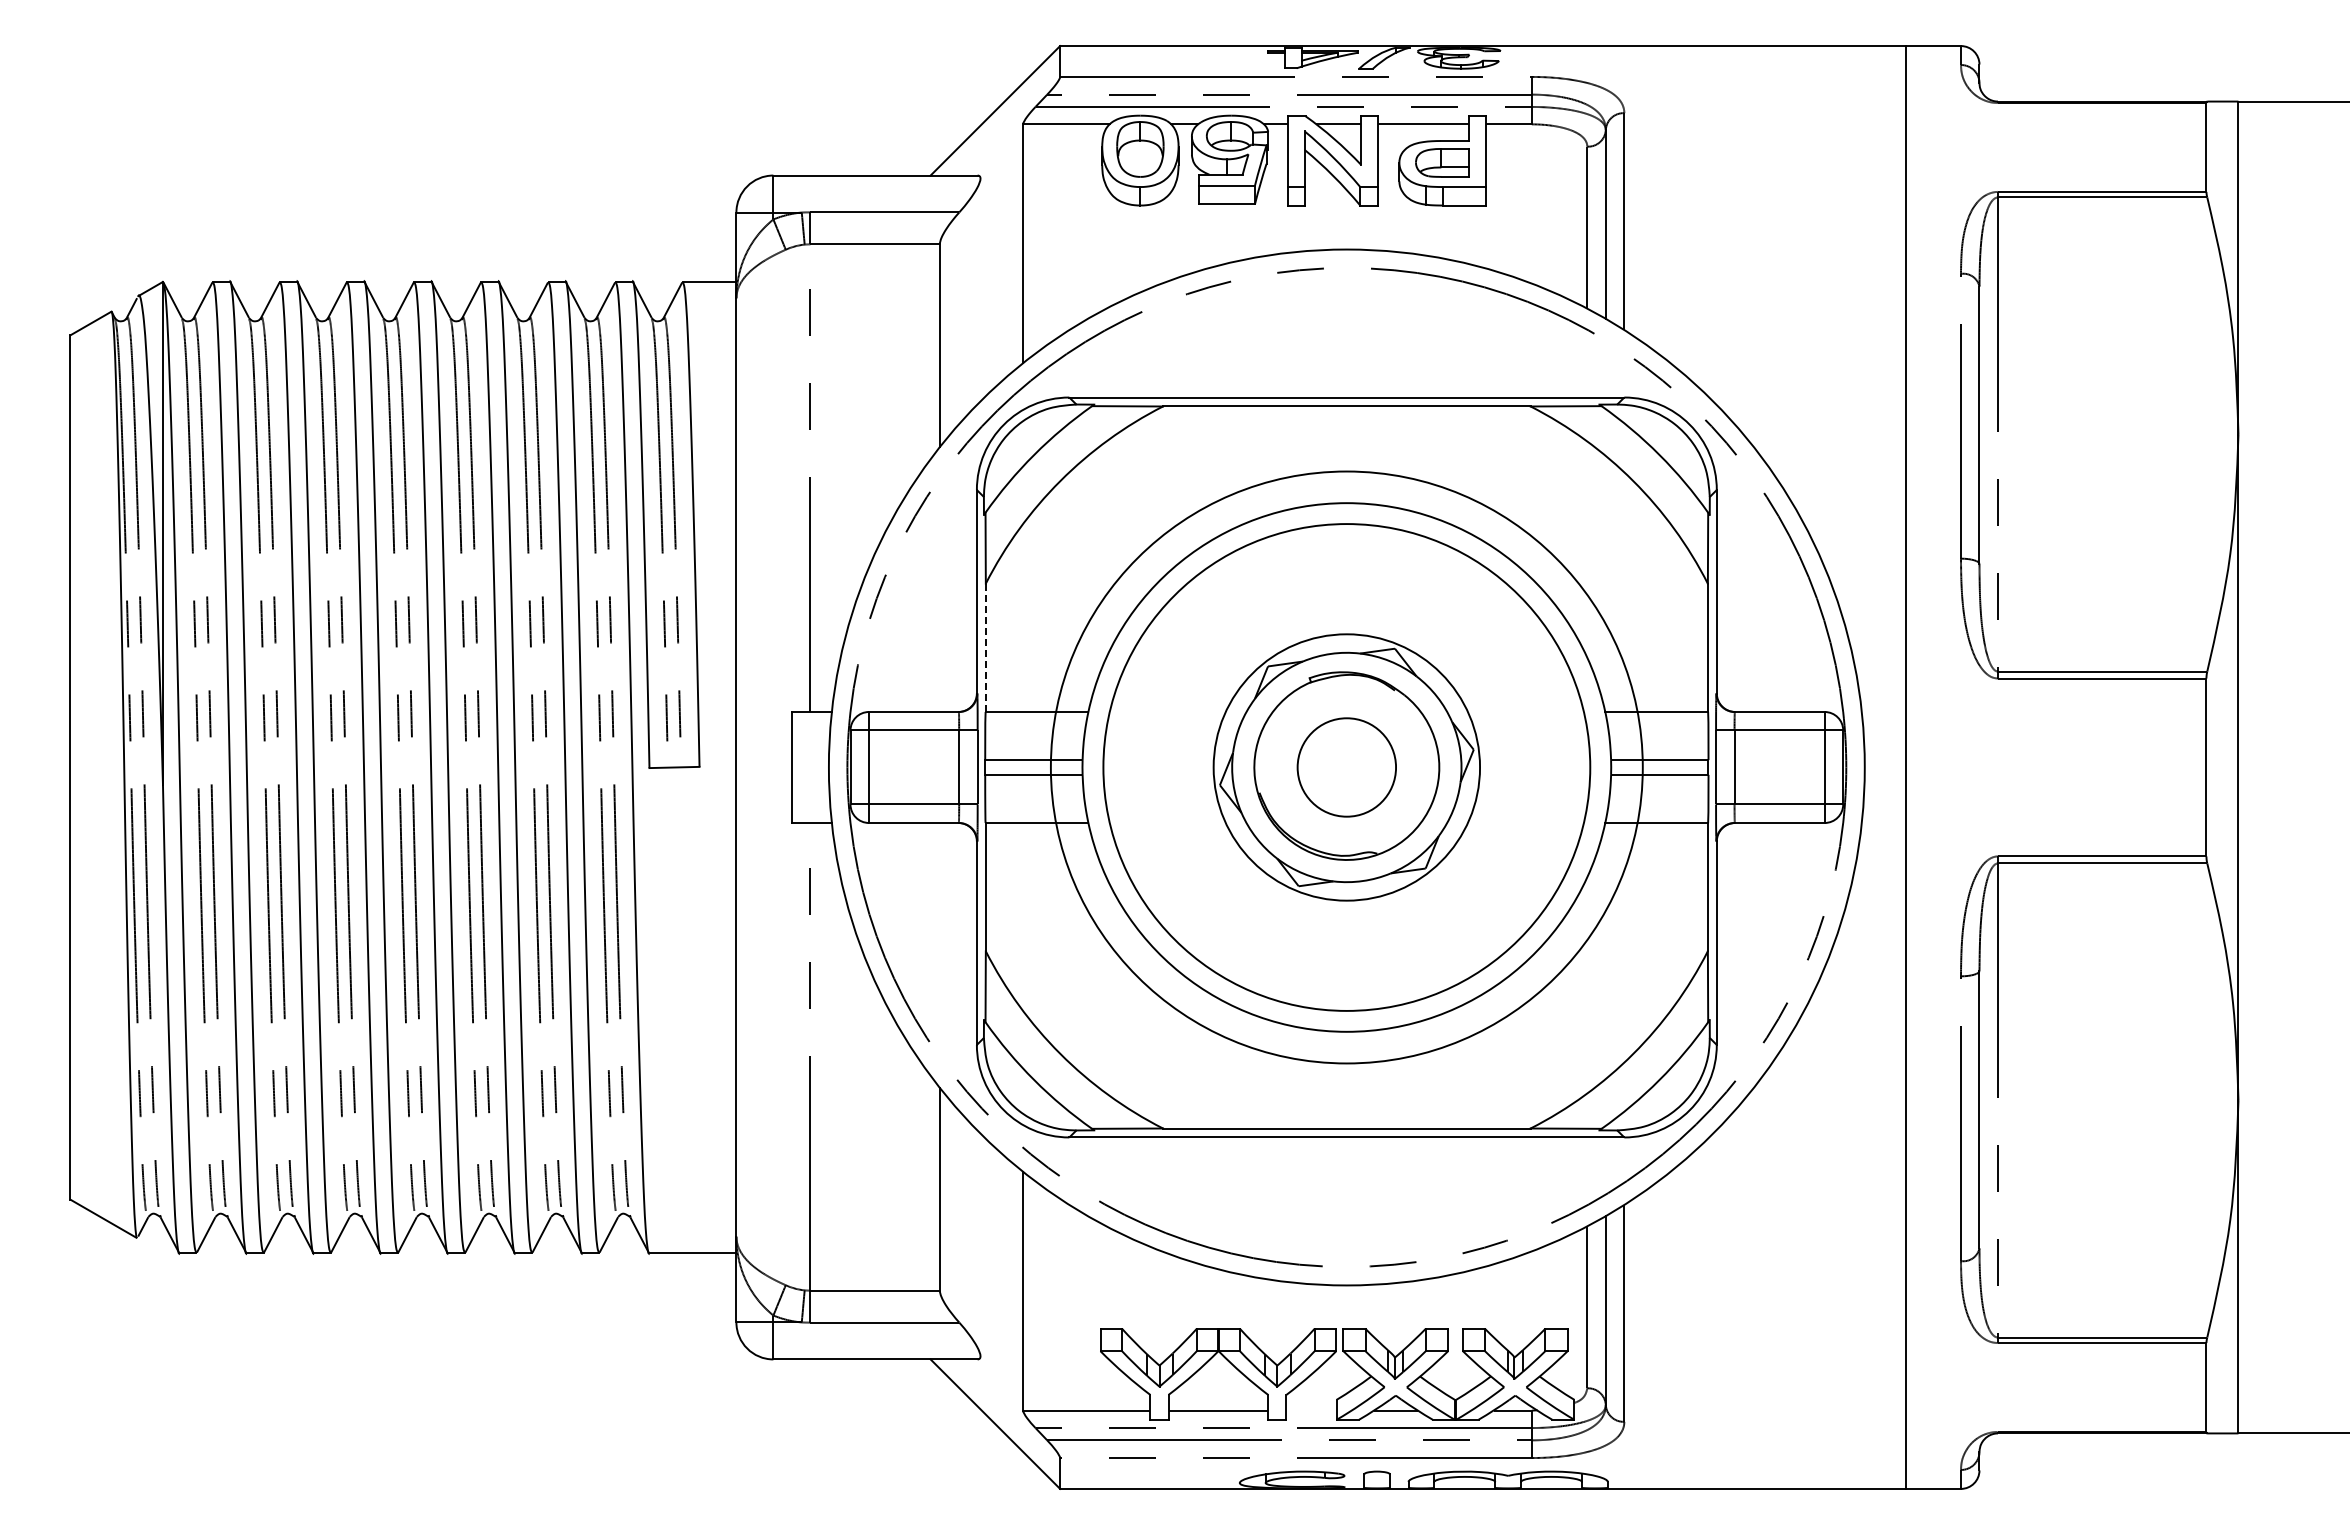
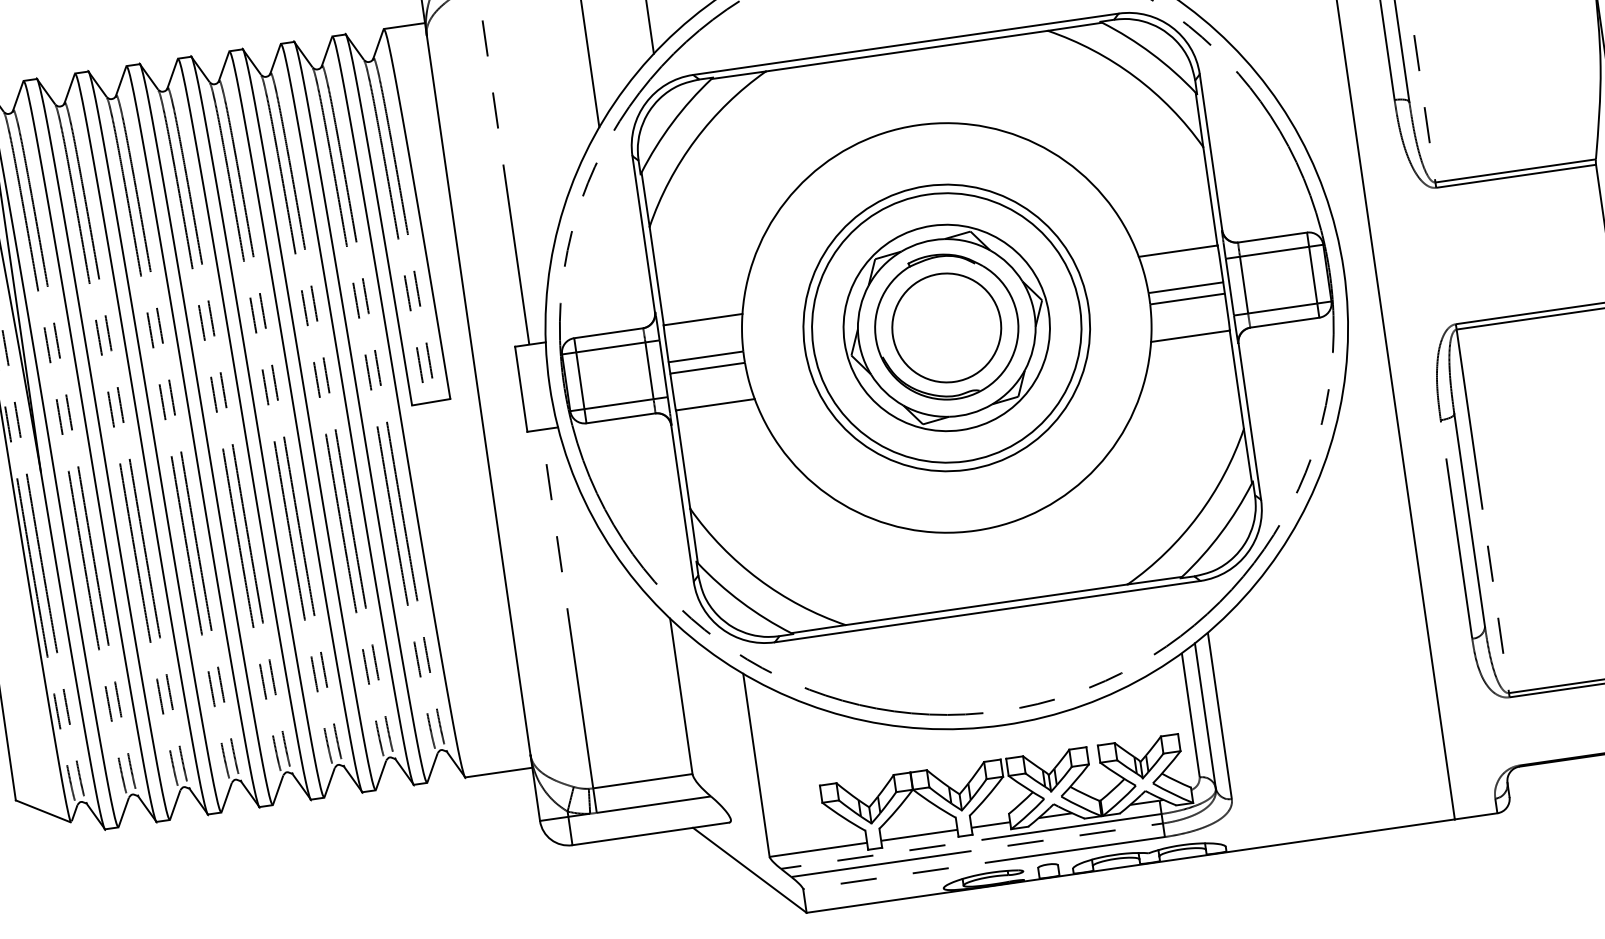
line: (985, 647) -> (656, 275), dashed -> solid
circle: (1346, 767) -> (946, 328), size x0.62
circle: (1346, 767) -> (946, 328), size x0.71
circle: (1346, 767) -> (946, 328), size x1.43
line: (1311, 1410) -> (990, 824), added

